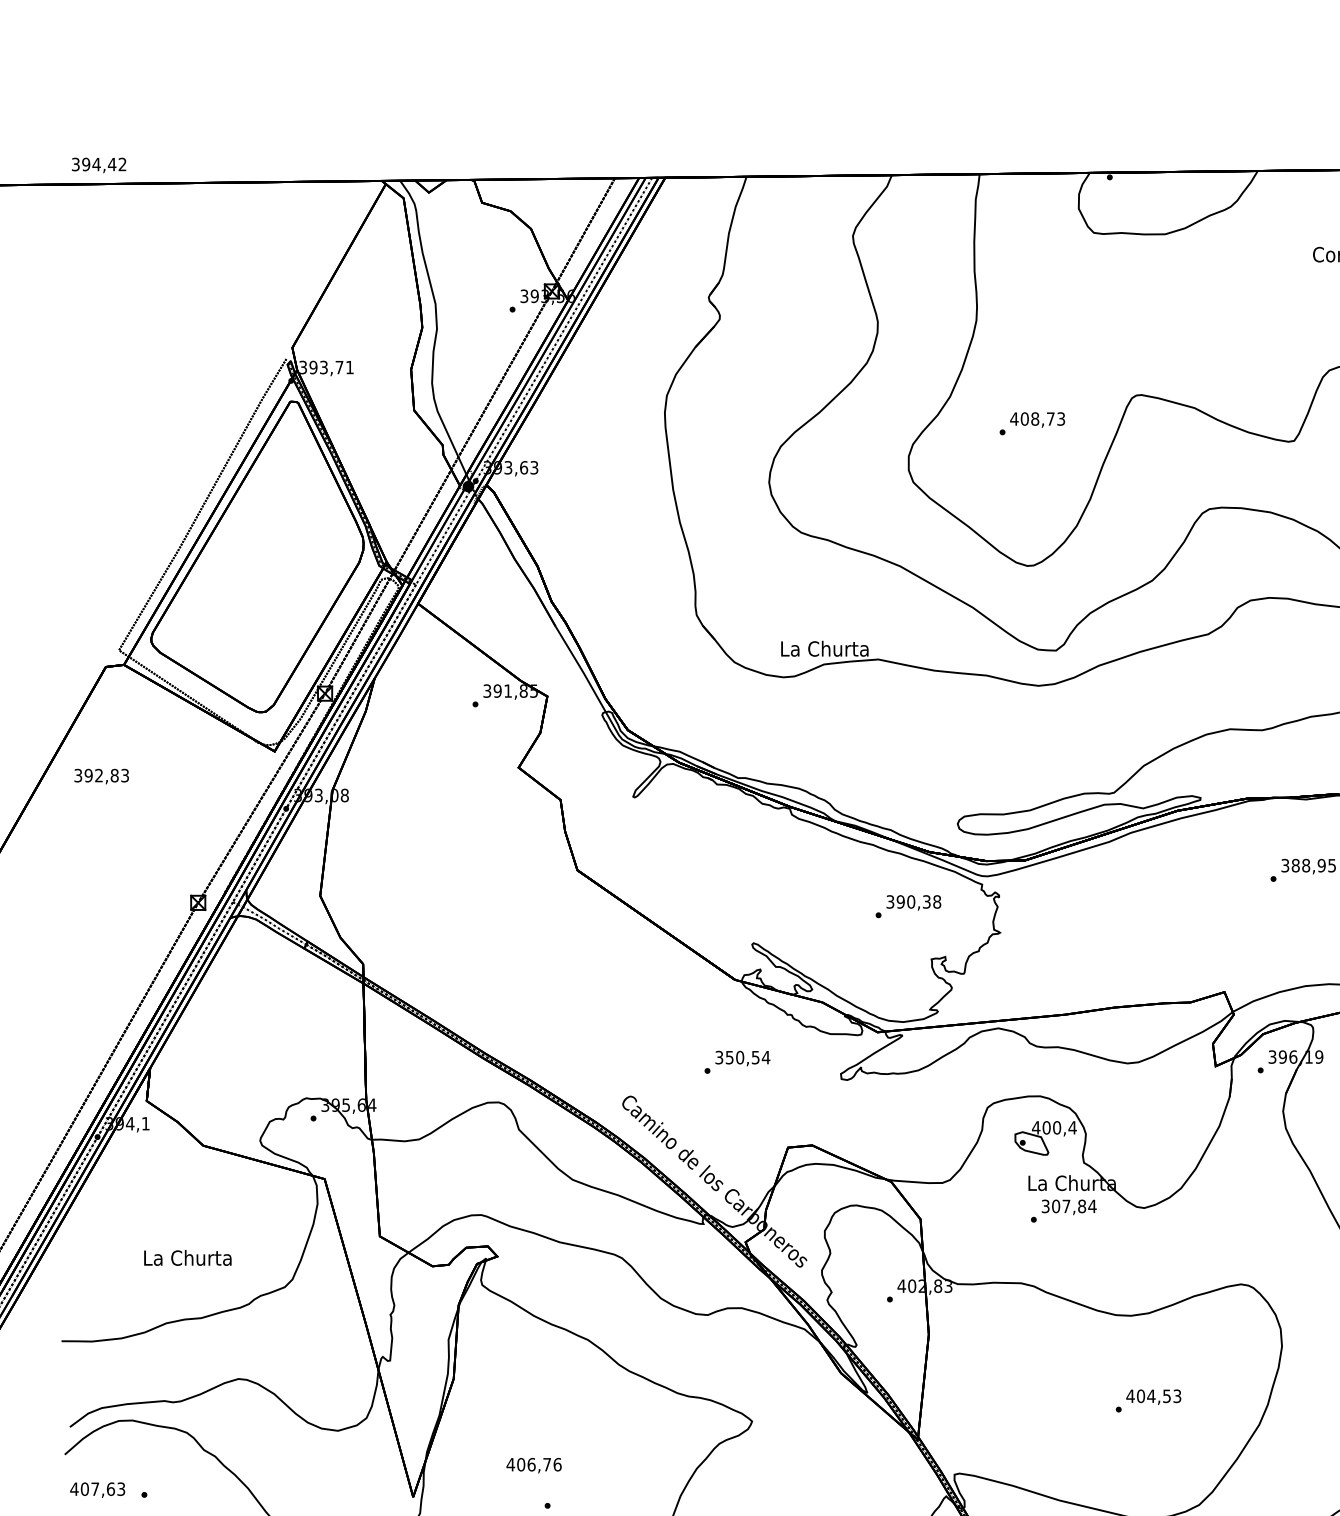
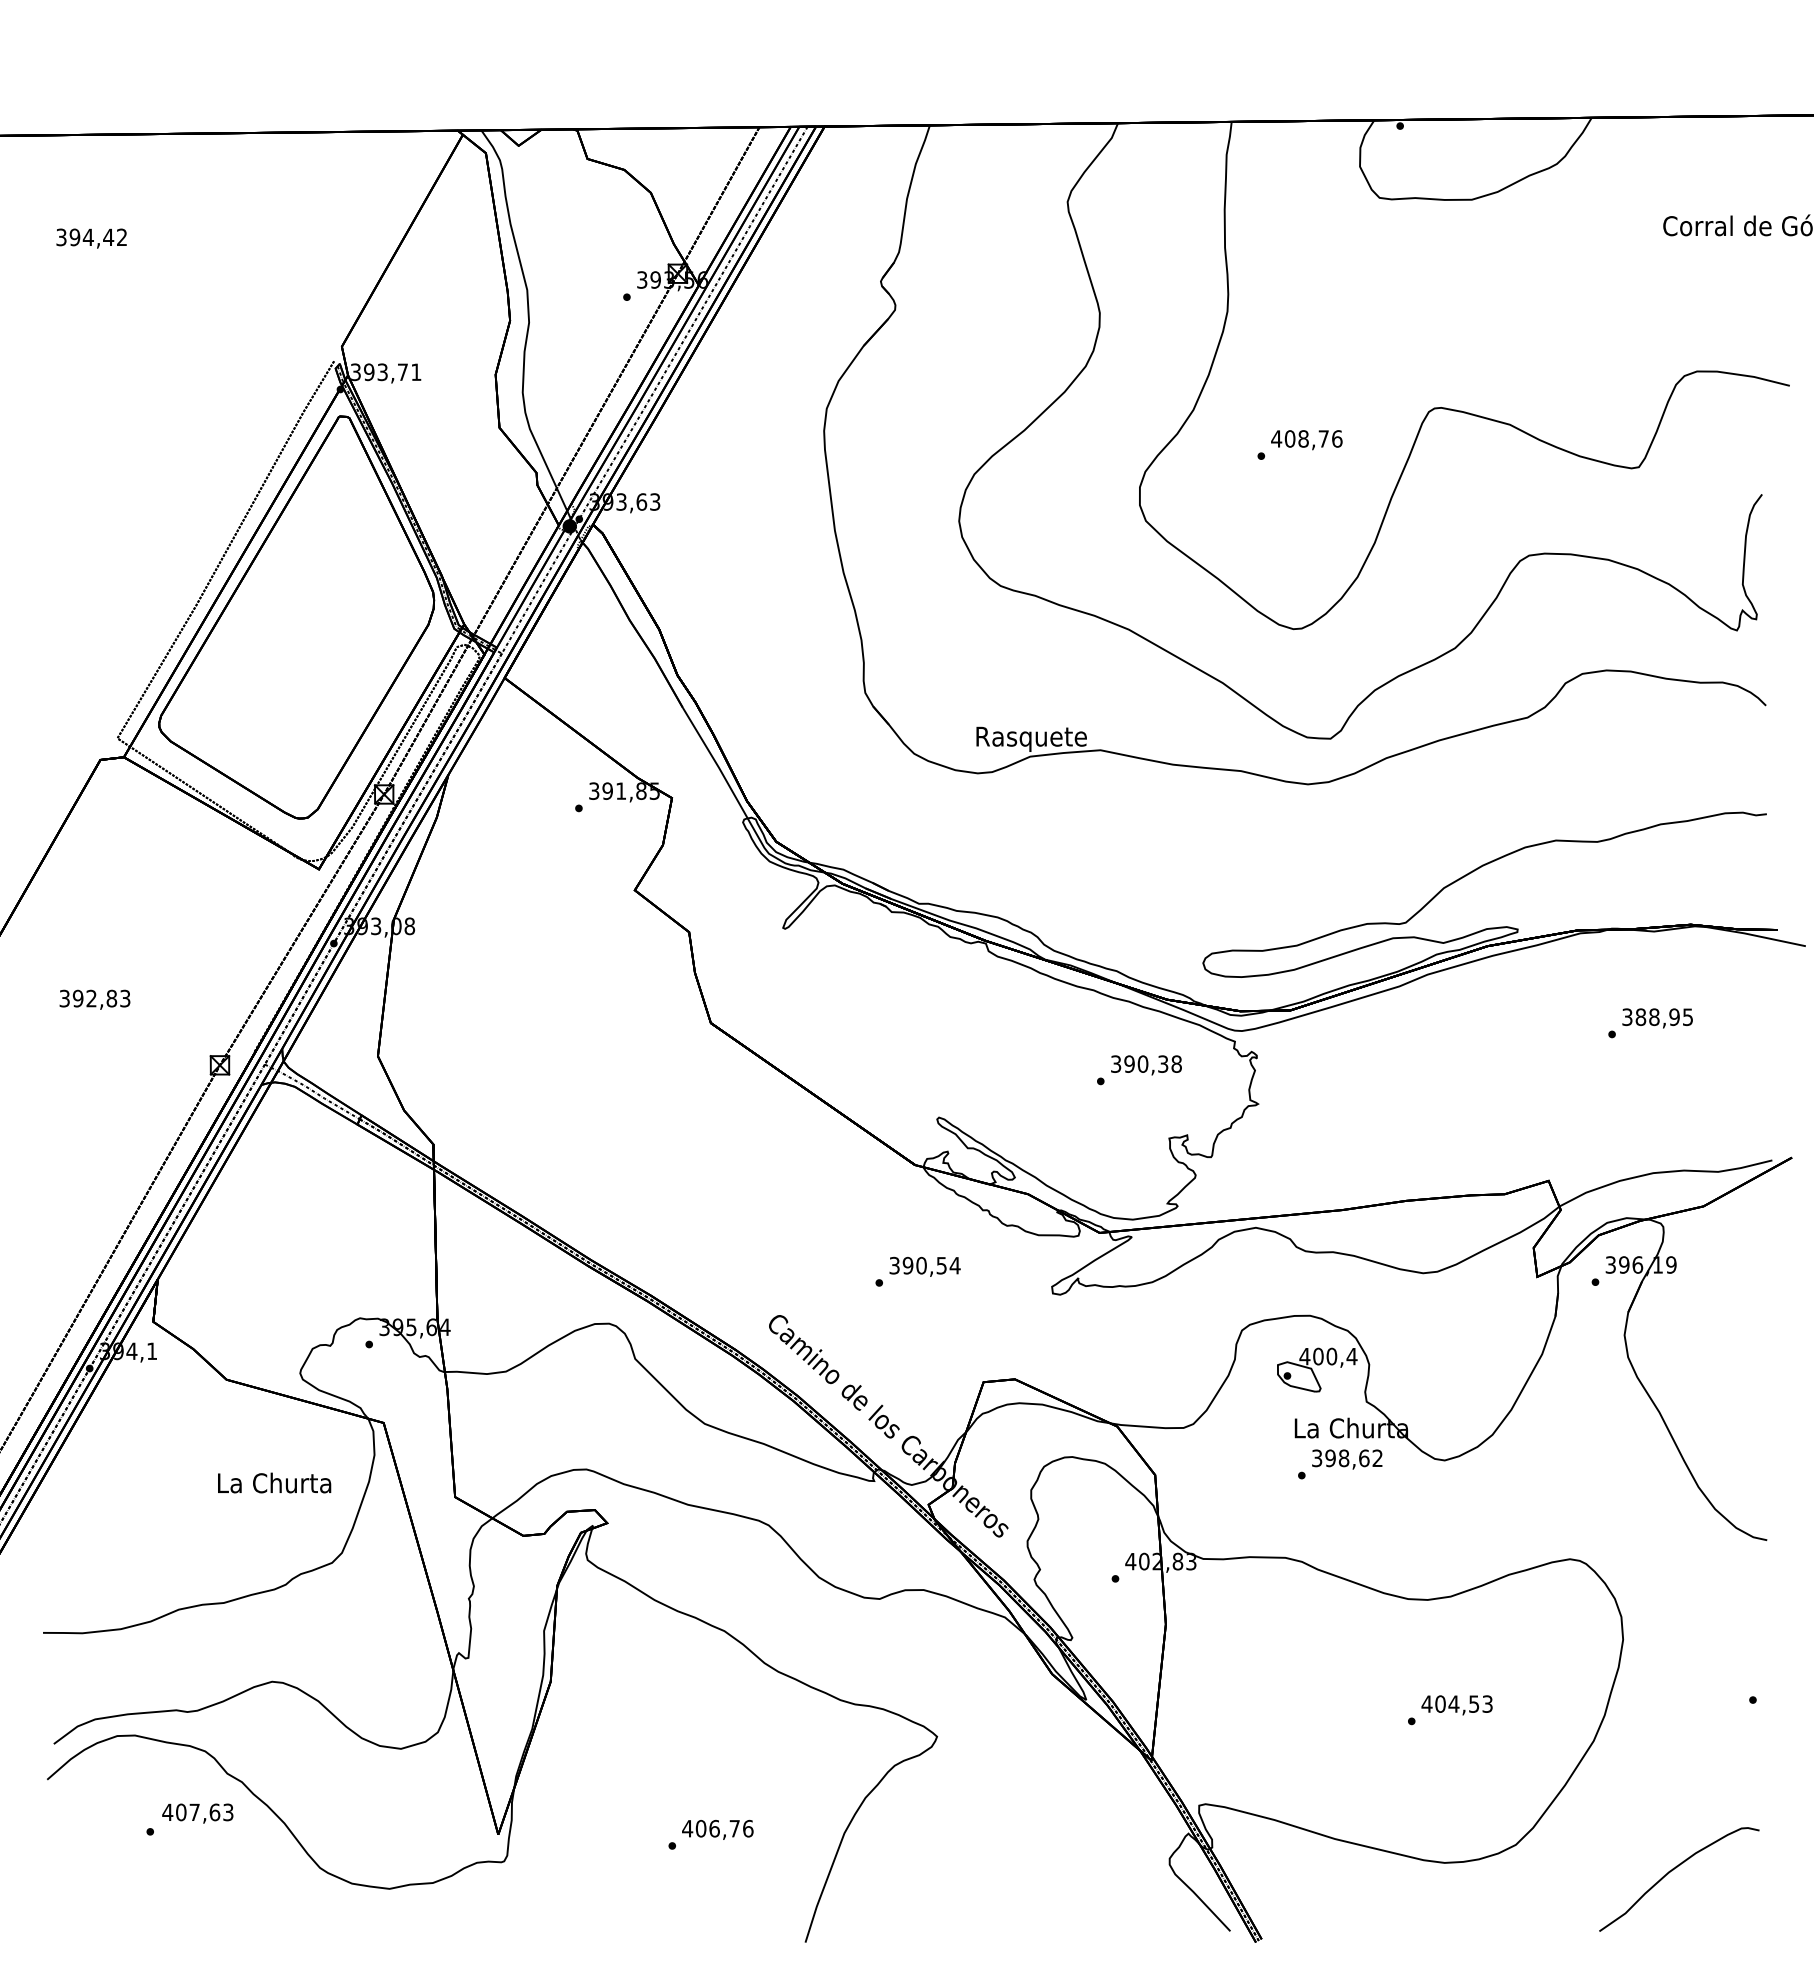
text: (98, 165) -> (91, 238), moved
text: (1061, 418) -> (1337, 438), 408,73 -> 408,76
text: (824, 650) -> (1030, 738), La Churta -> Rasquete
text: (101, 776) -> (94, 999), moved
text: (729, 1057) -> (907, 1265), 350,54 -> 390,54
text: (1074, 1206) -> (1354, 1458), 307,84 -> 398,62
text: (187, 1257) -> (274, 1482), moved
text: (533, 1465) -> (717, 1829), moved
text: (97, 1490) -> (197, 1813), moved

